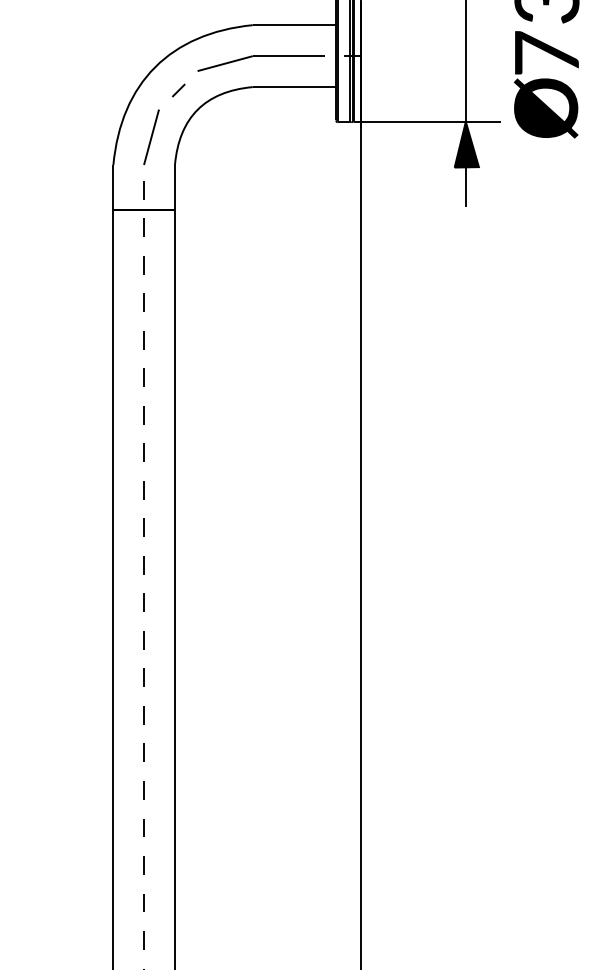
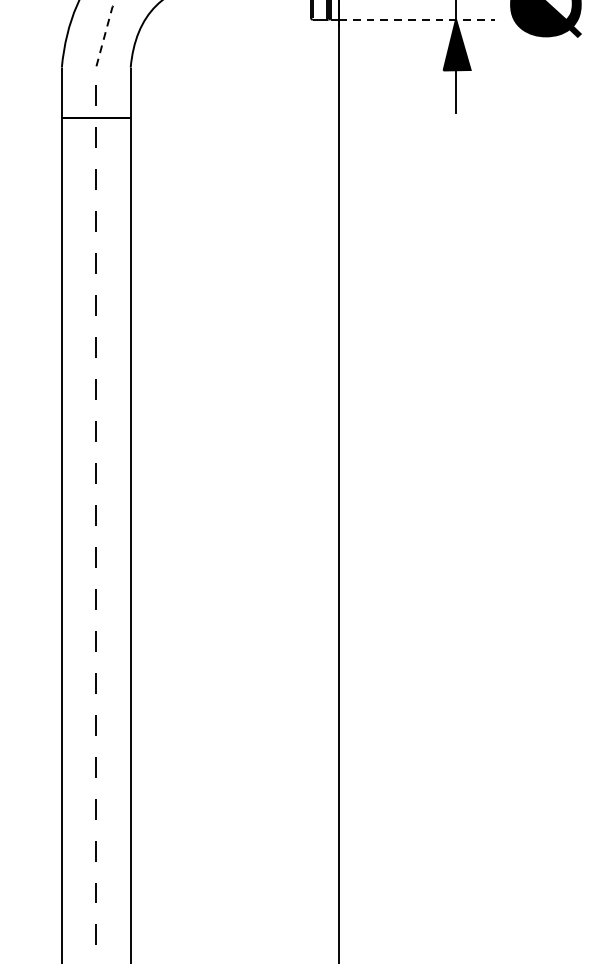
line: (430, 122) -> (416, 20), solid -> dashed
line: (151, 136) -> (104, 35), solid -> dashed

